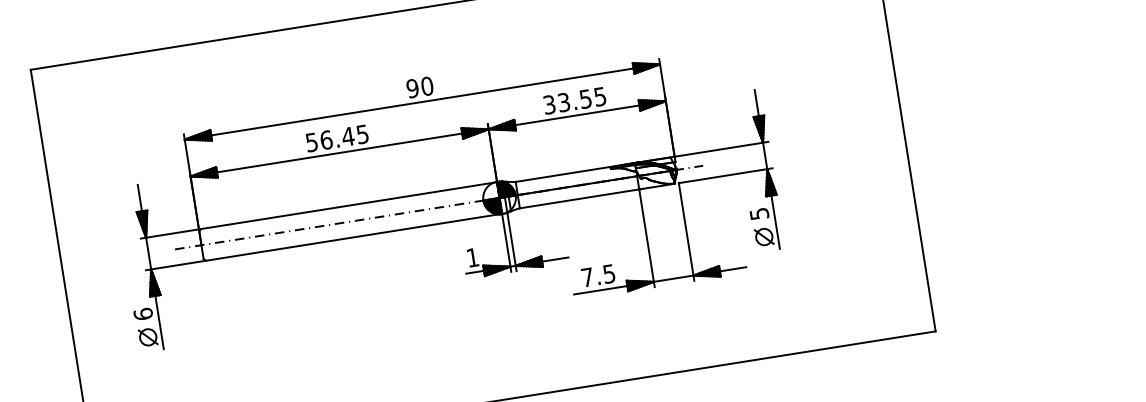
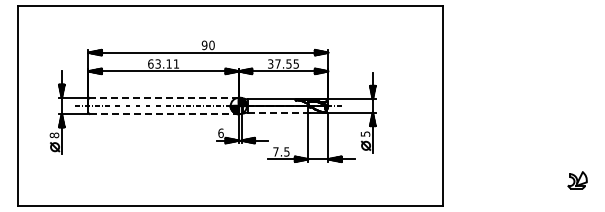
text: (562, 101) -> (277, 63), 33.55 -> 37.55
text: (336, 137) -> (163, 63), 56.45 -> 63.11
line: (580, 198) -> (278, 112), solid -> dashed
line: (349, 206) -> (164, 98), solid -> dashed
line: (354, 236) -> (164, 113), solid -> dashed
text: (471, 256) -> (220, 132), 1 -> 6
text: (143, 314) -> (54, 135), 6 -> 8

